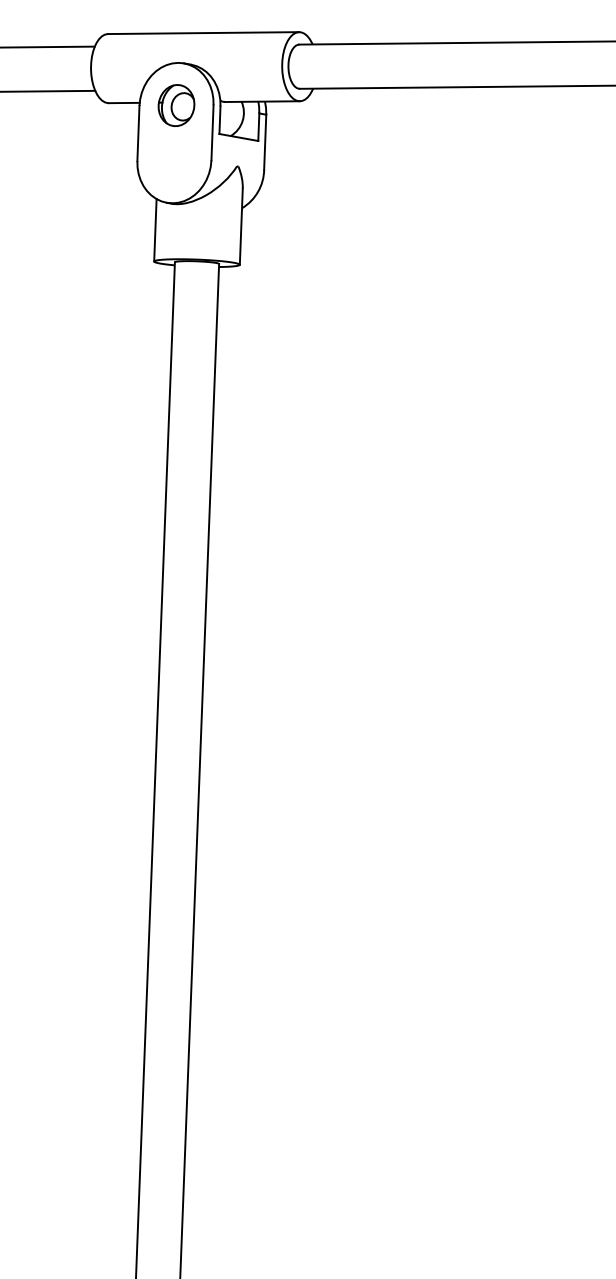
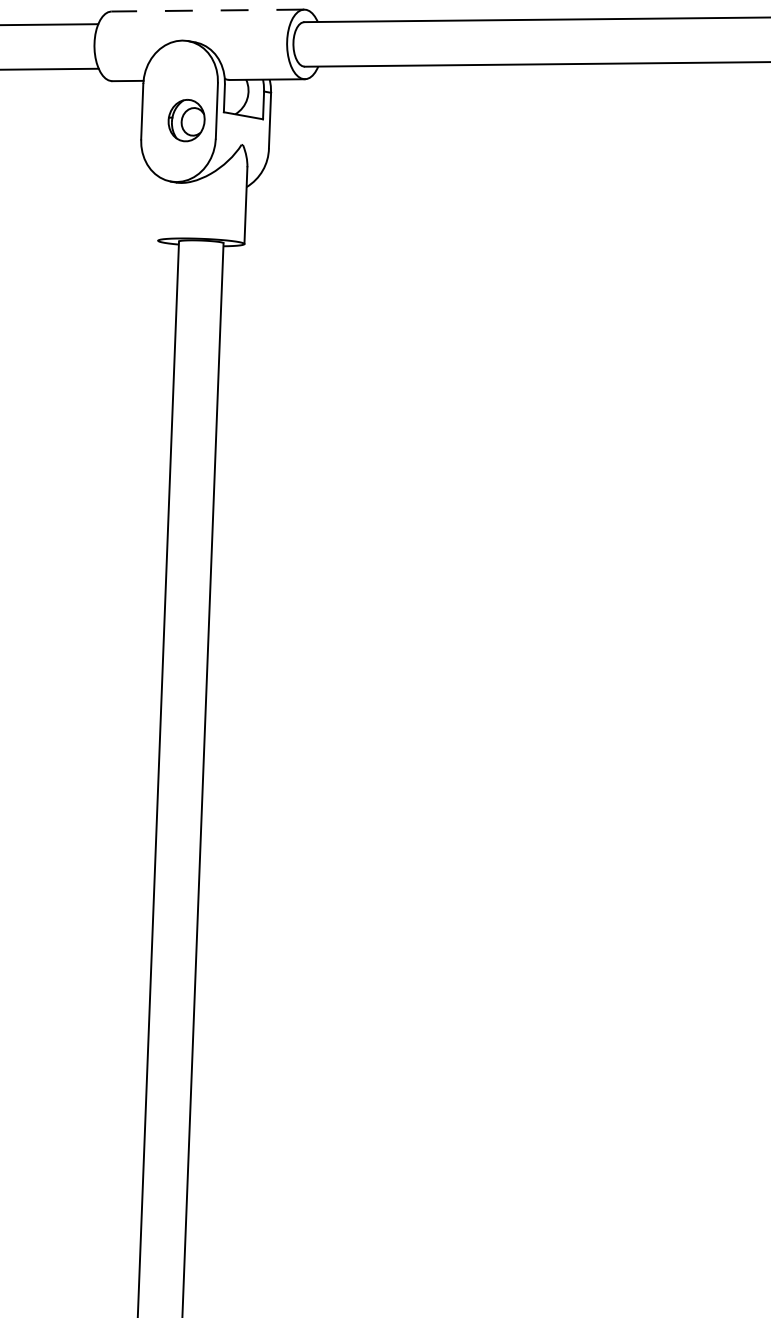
line: (203, 33) -> (207, 10), solid -> dashed
part: (176, 105) -> (186, 120), moved
line: (155, 229) -> (159, 208), removed

